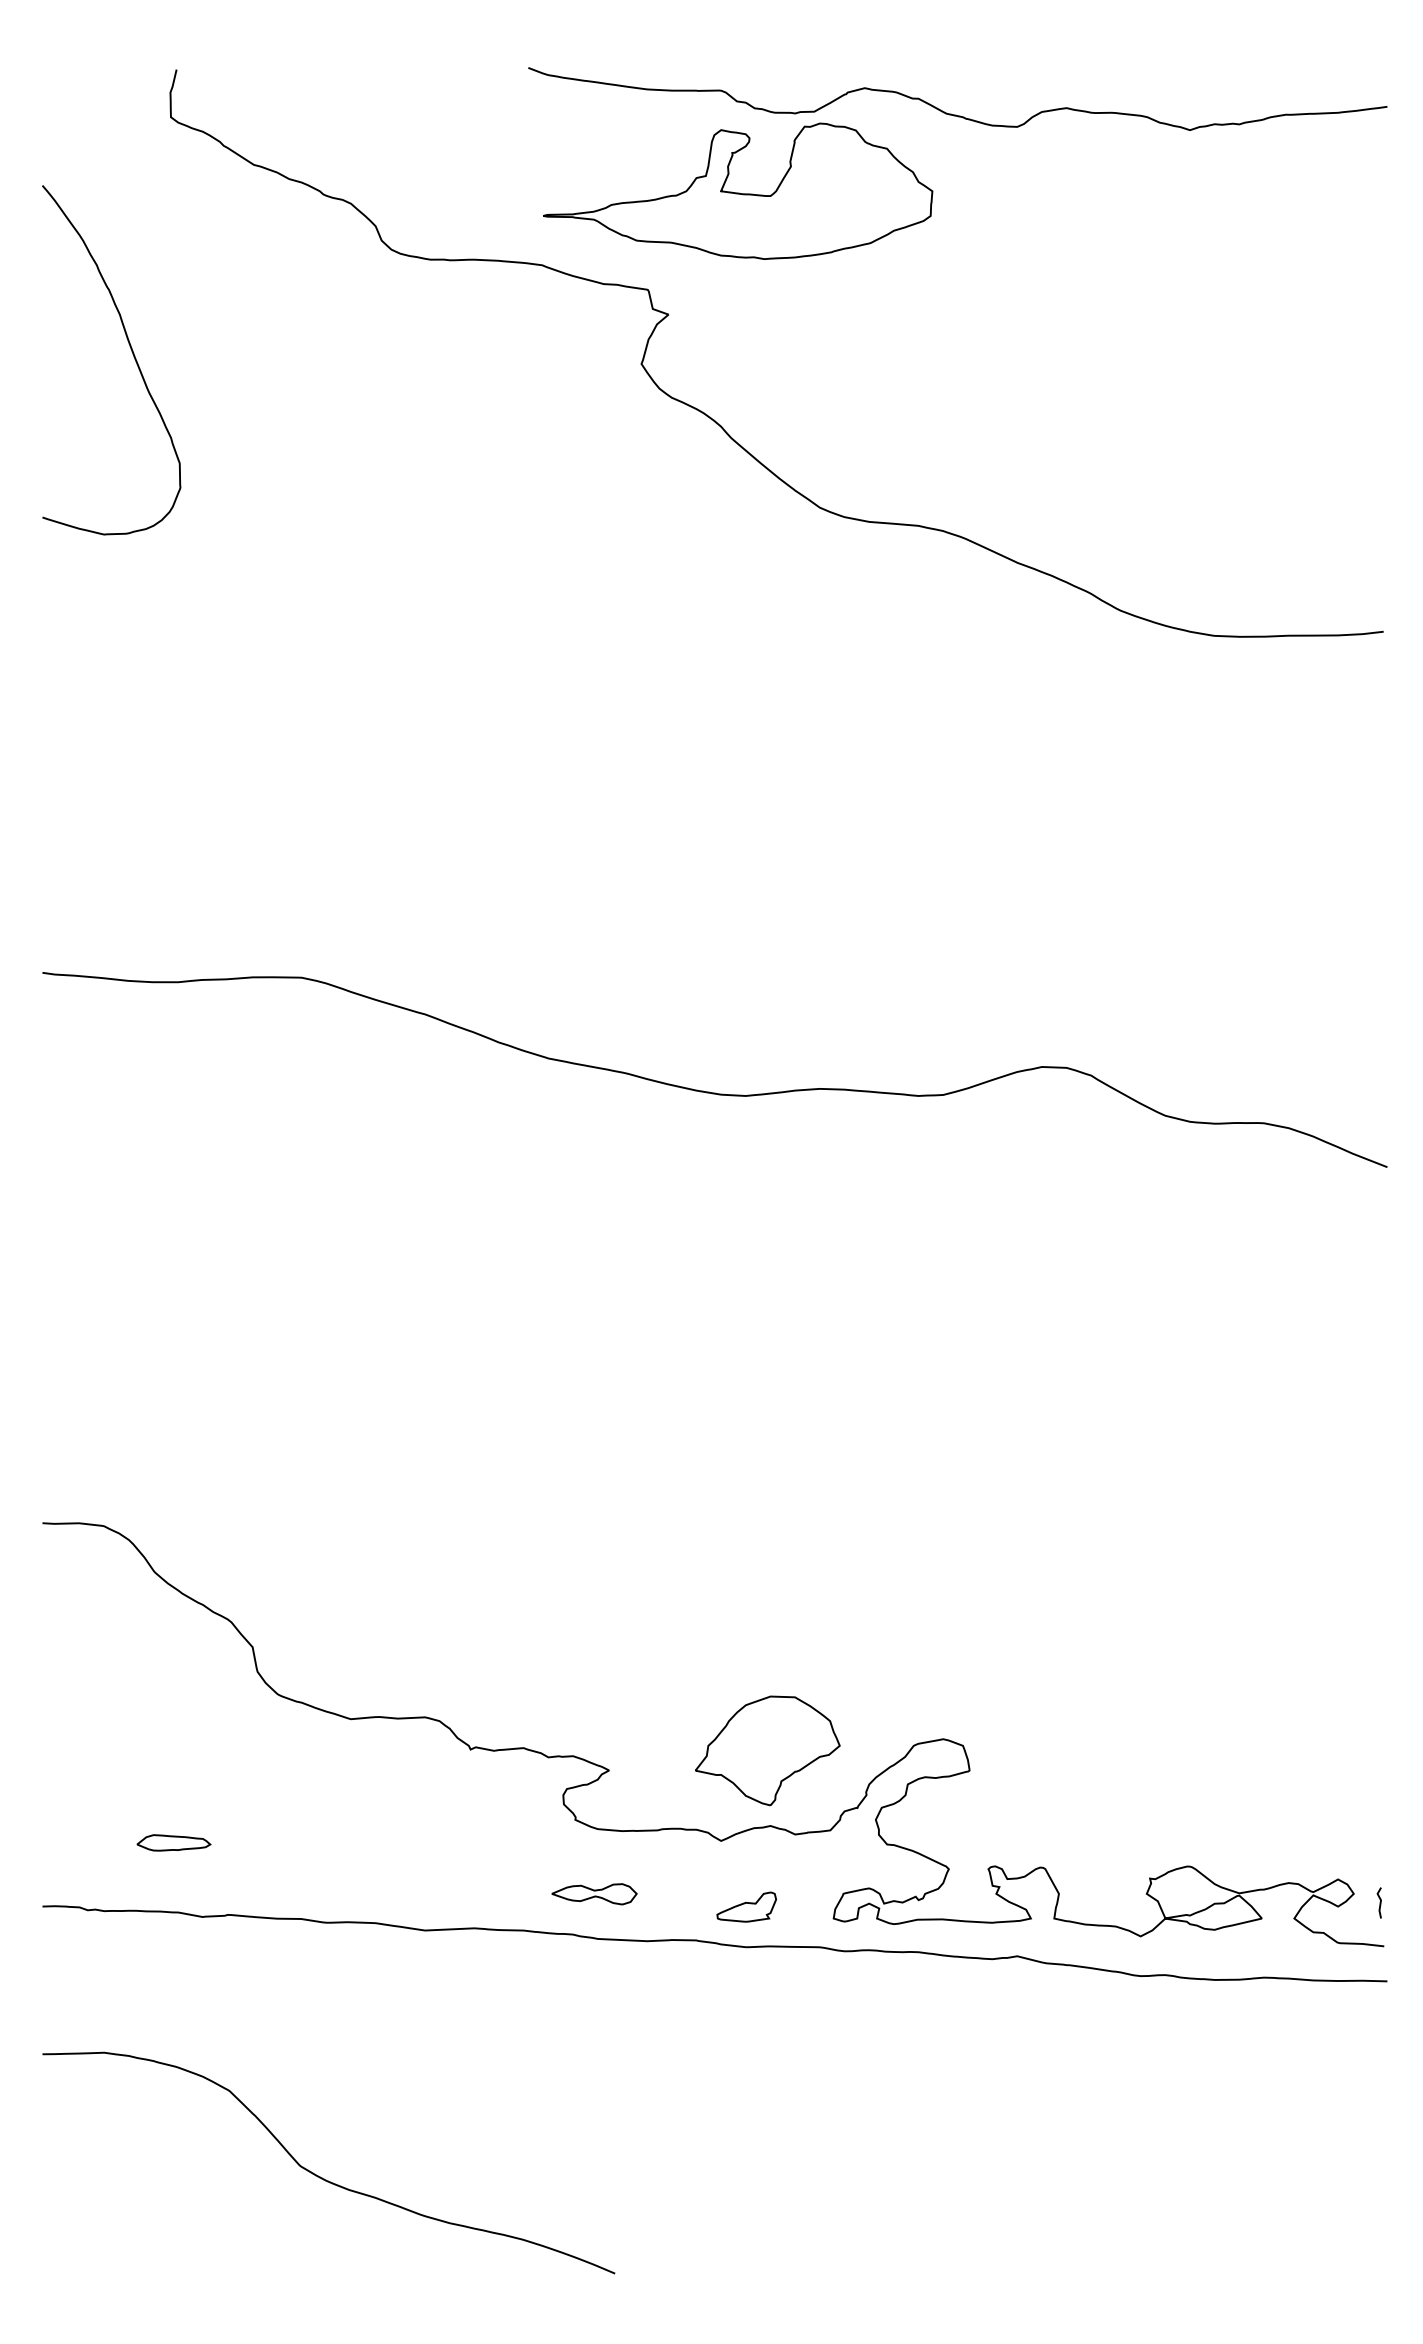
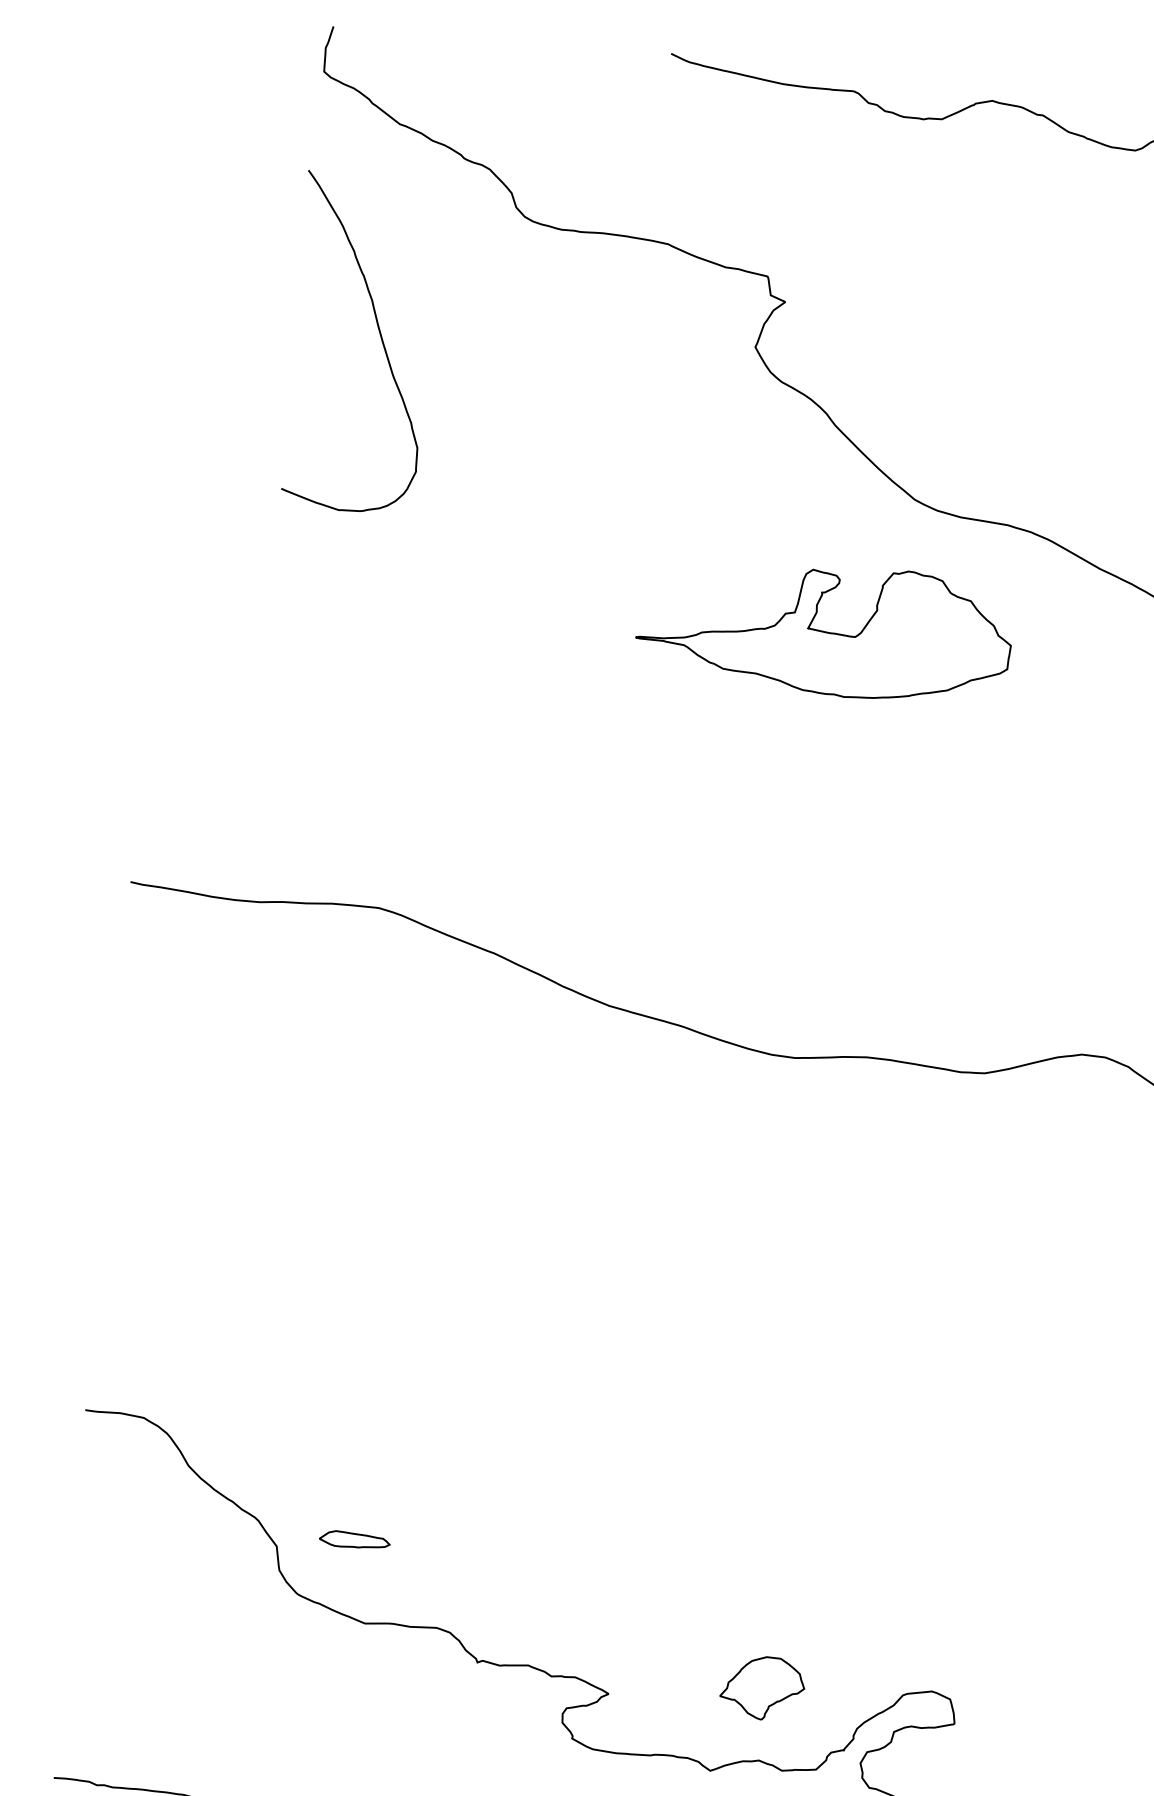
part: (738, 190) -> (824, 629), moved
curve: (132, 354) -> (381, 339), moved
part: (767, 1750) -> (762, 1687), size x0.6
part: (173, 1842) -> (354, 1539), moved

